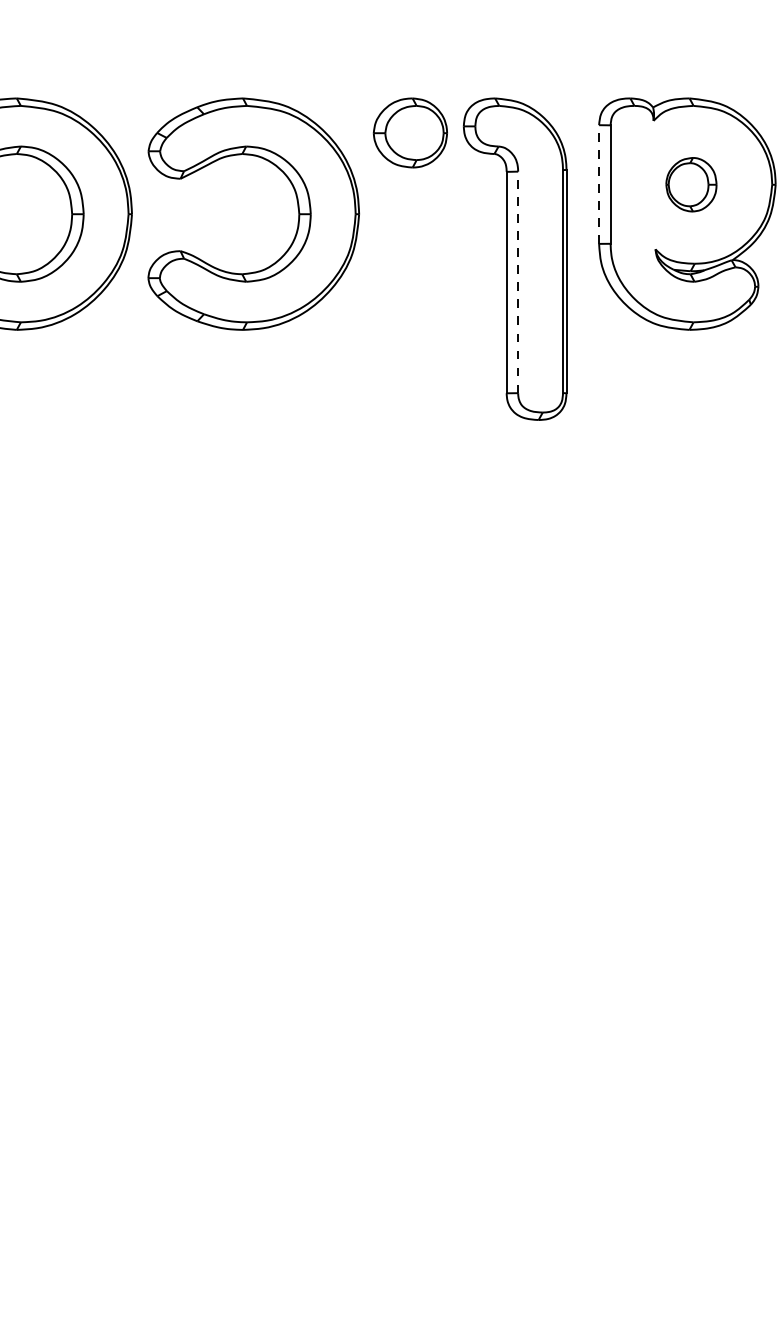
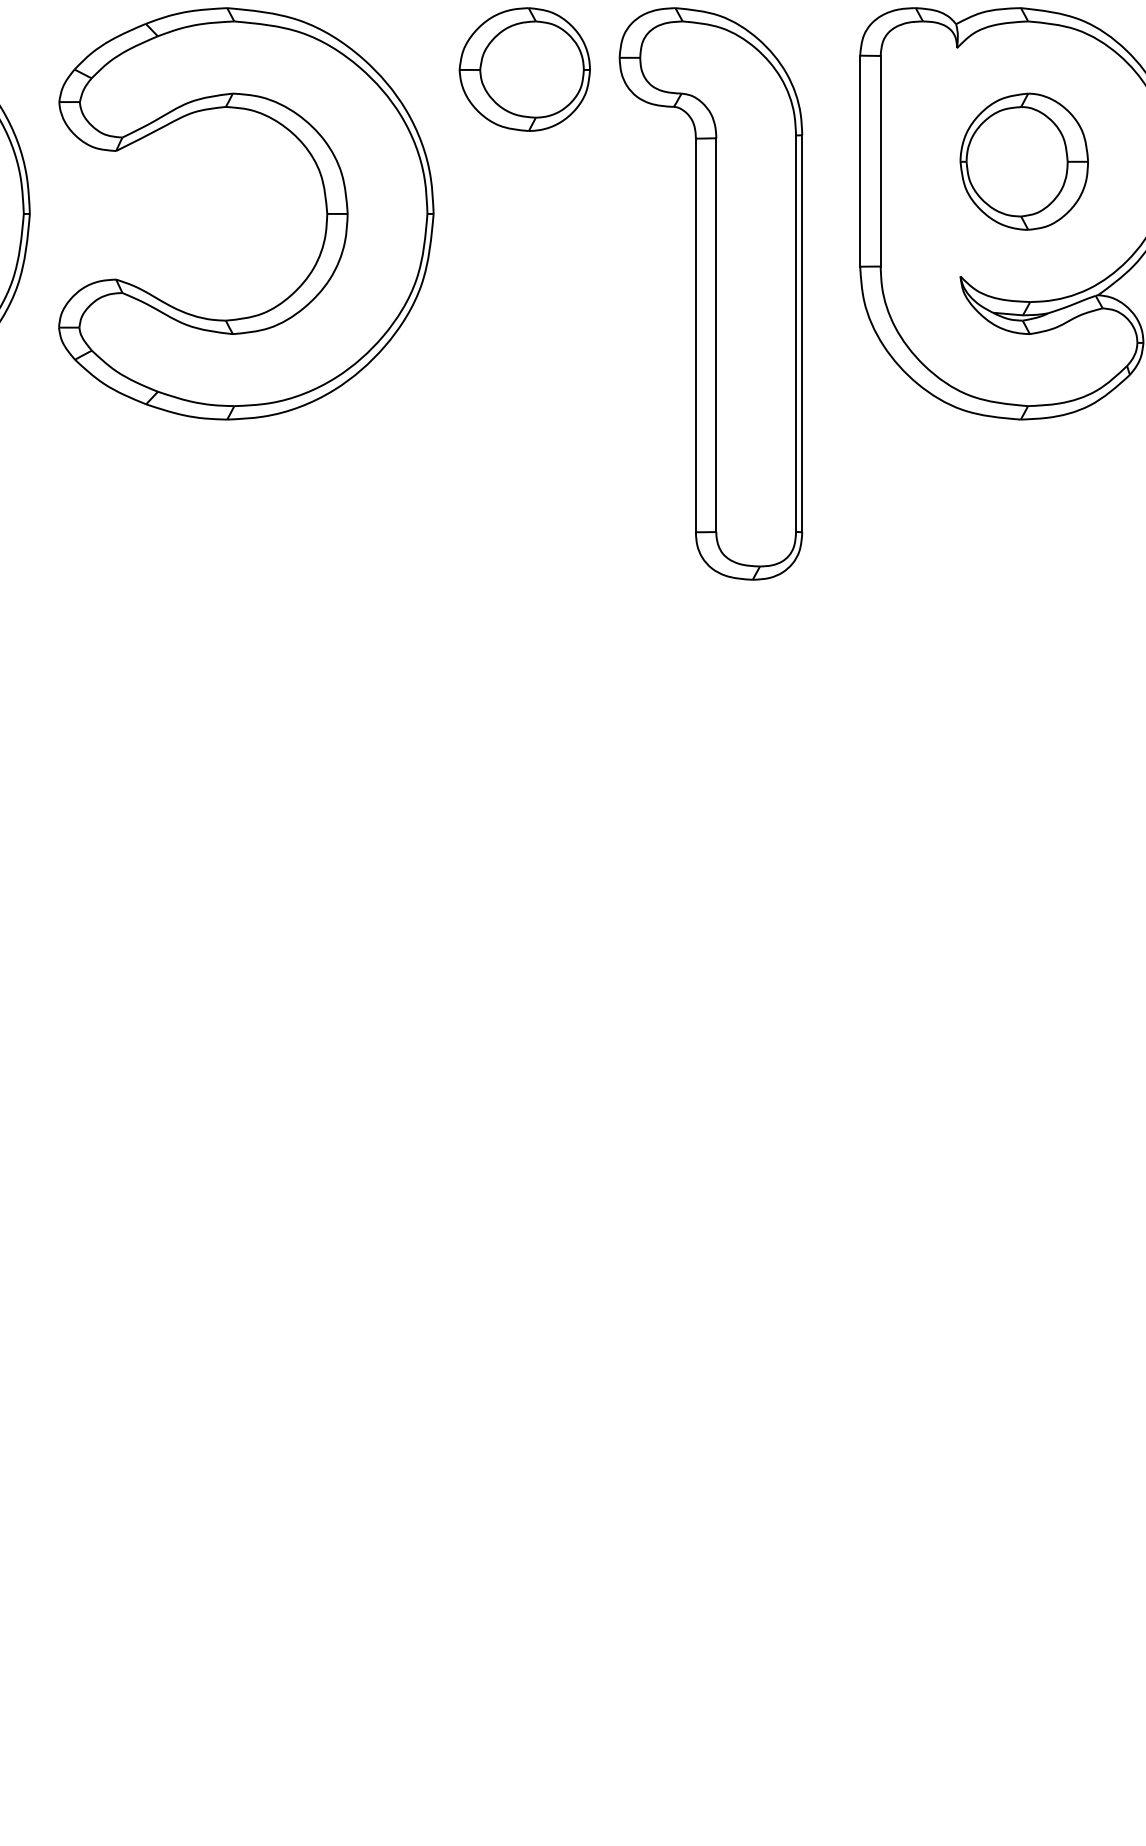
line: (599, 184) -> (860, 161), dashed -> solid
part: (691, 184) -> (1024, 161), size x1.43
line: (518, 282) -> (716, 335), dashed -> solid

